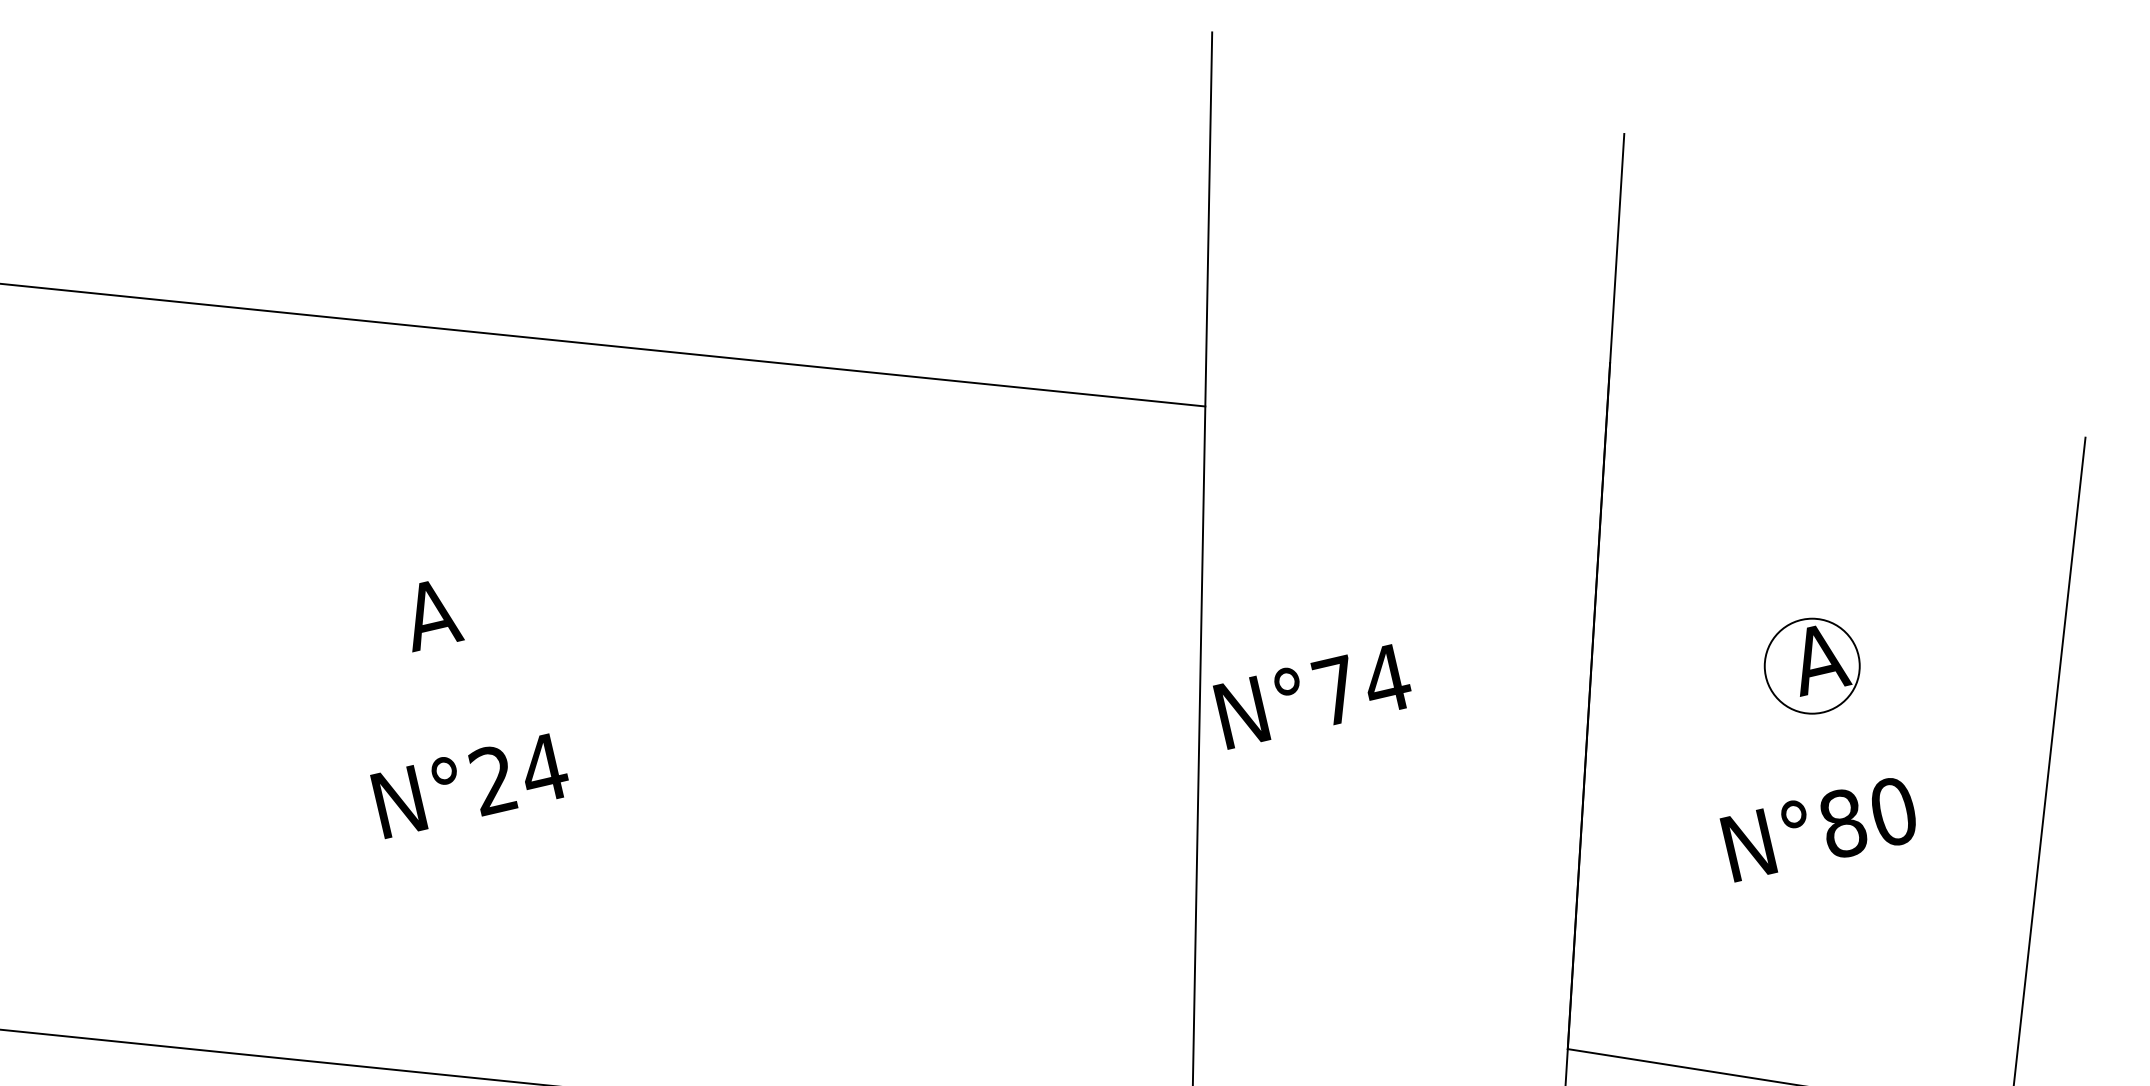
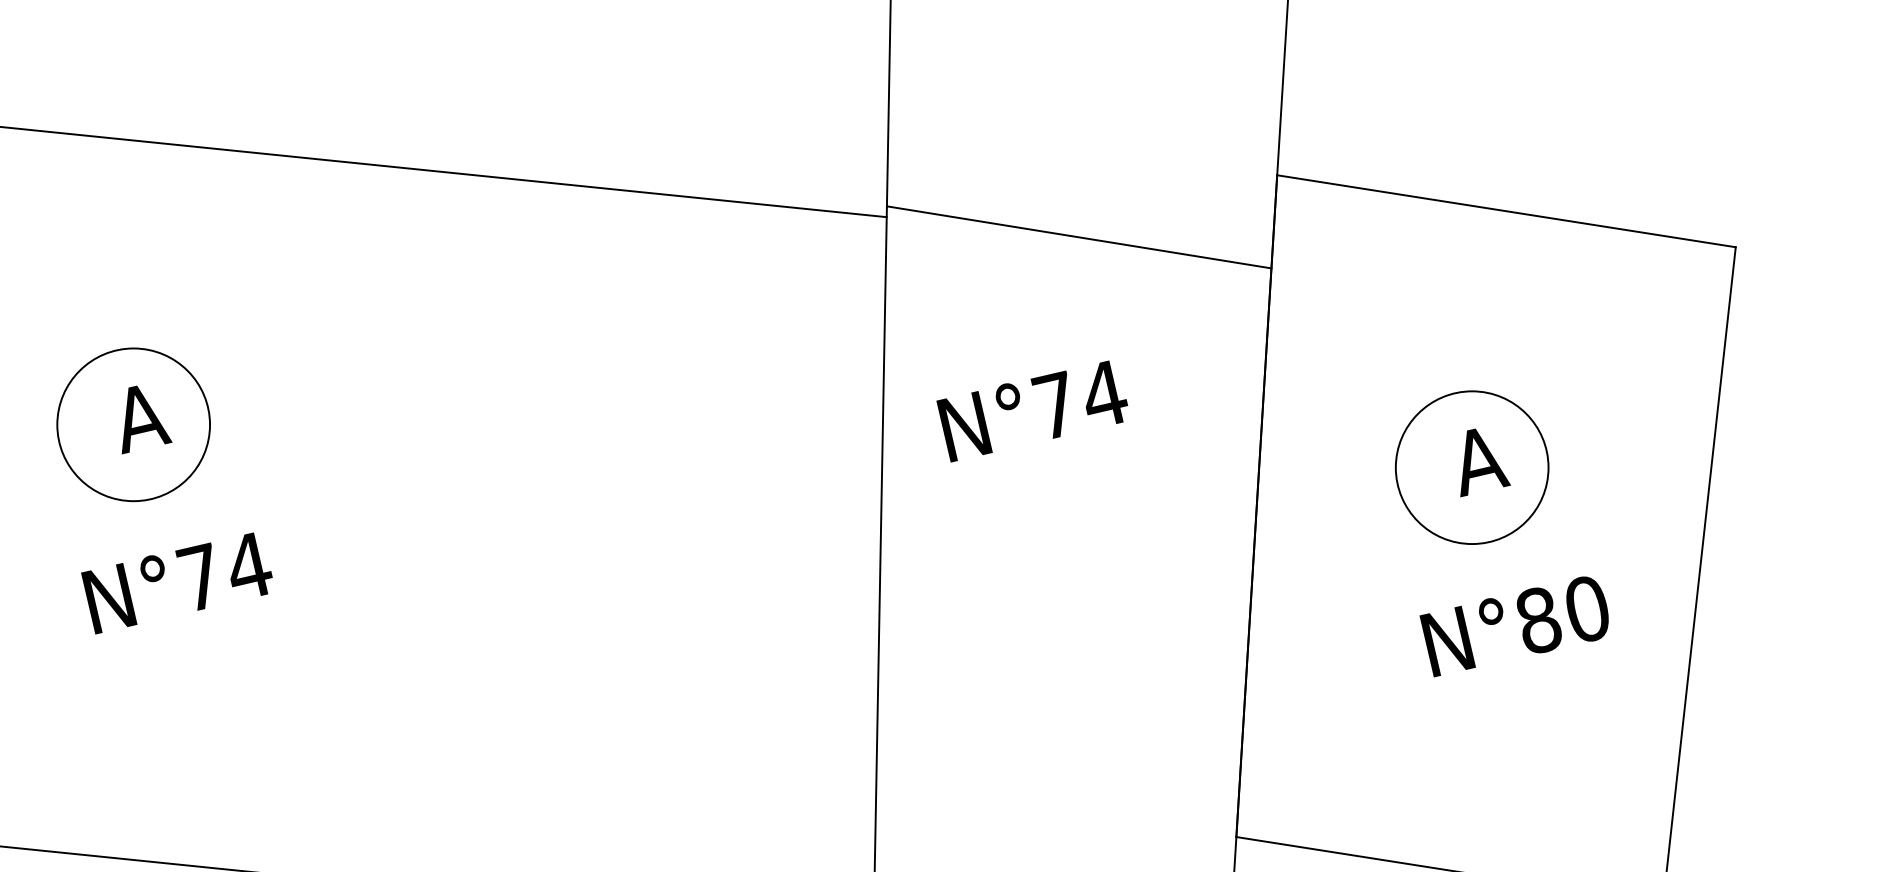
line: (1847, 400) -> (1506, 211), added
line: (1404, 427) -> (1078, 237), added
circle: (424, 621) -> (133, 424), added
circle: (1812, 666) -> (1472, 467), size x1.67
text: (1312, 696) -> (1032, 411), moved
text: (492, 779) -> (199, 576), N°24 -> N°74
text: (1817, 830) -> (1513, 627), moved

